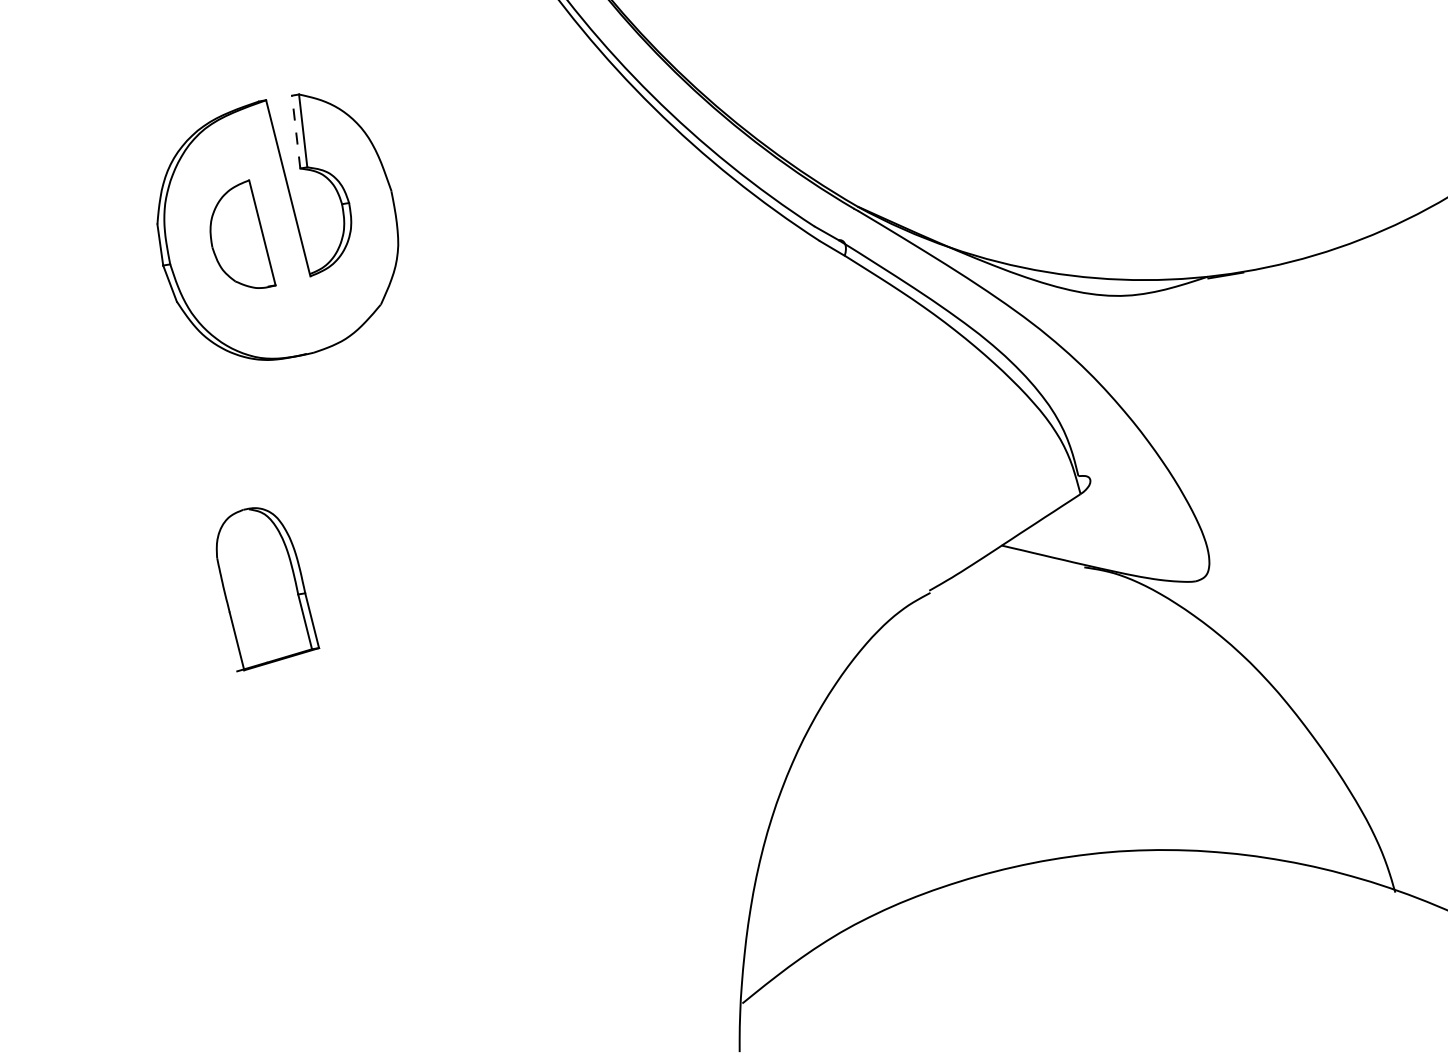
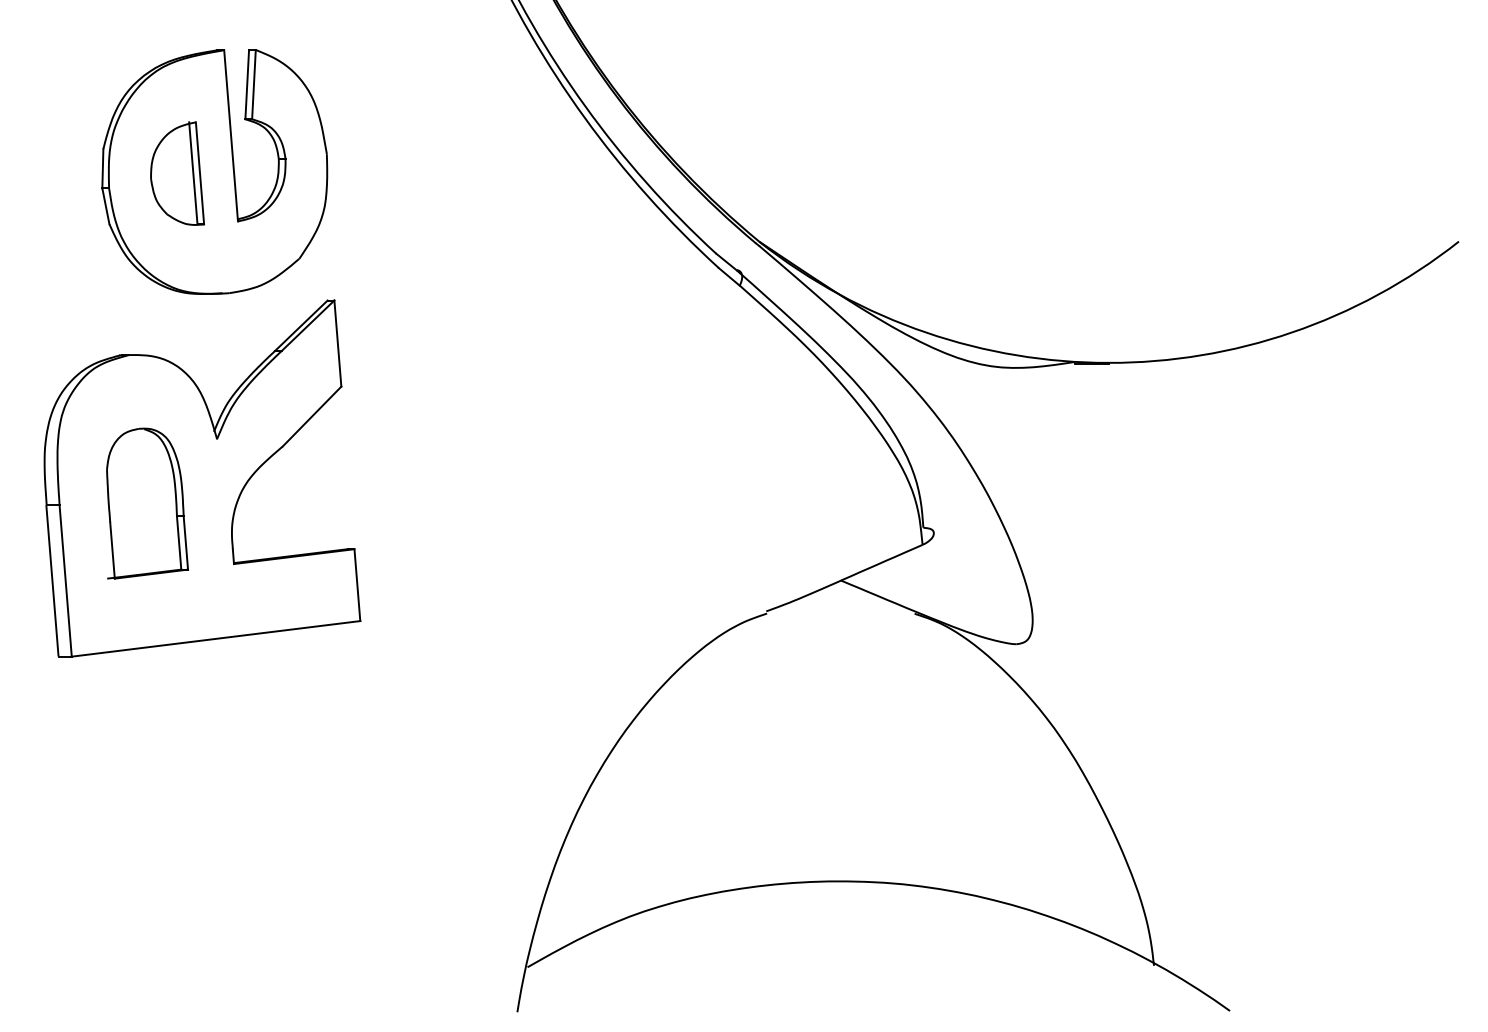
line: (296, 131) -> (247, 84), dashed -> solid
line: (255, 234) -> (193, 173), added
part: (318, 550) -> (202, 478), added

